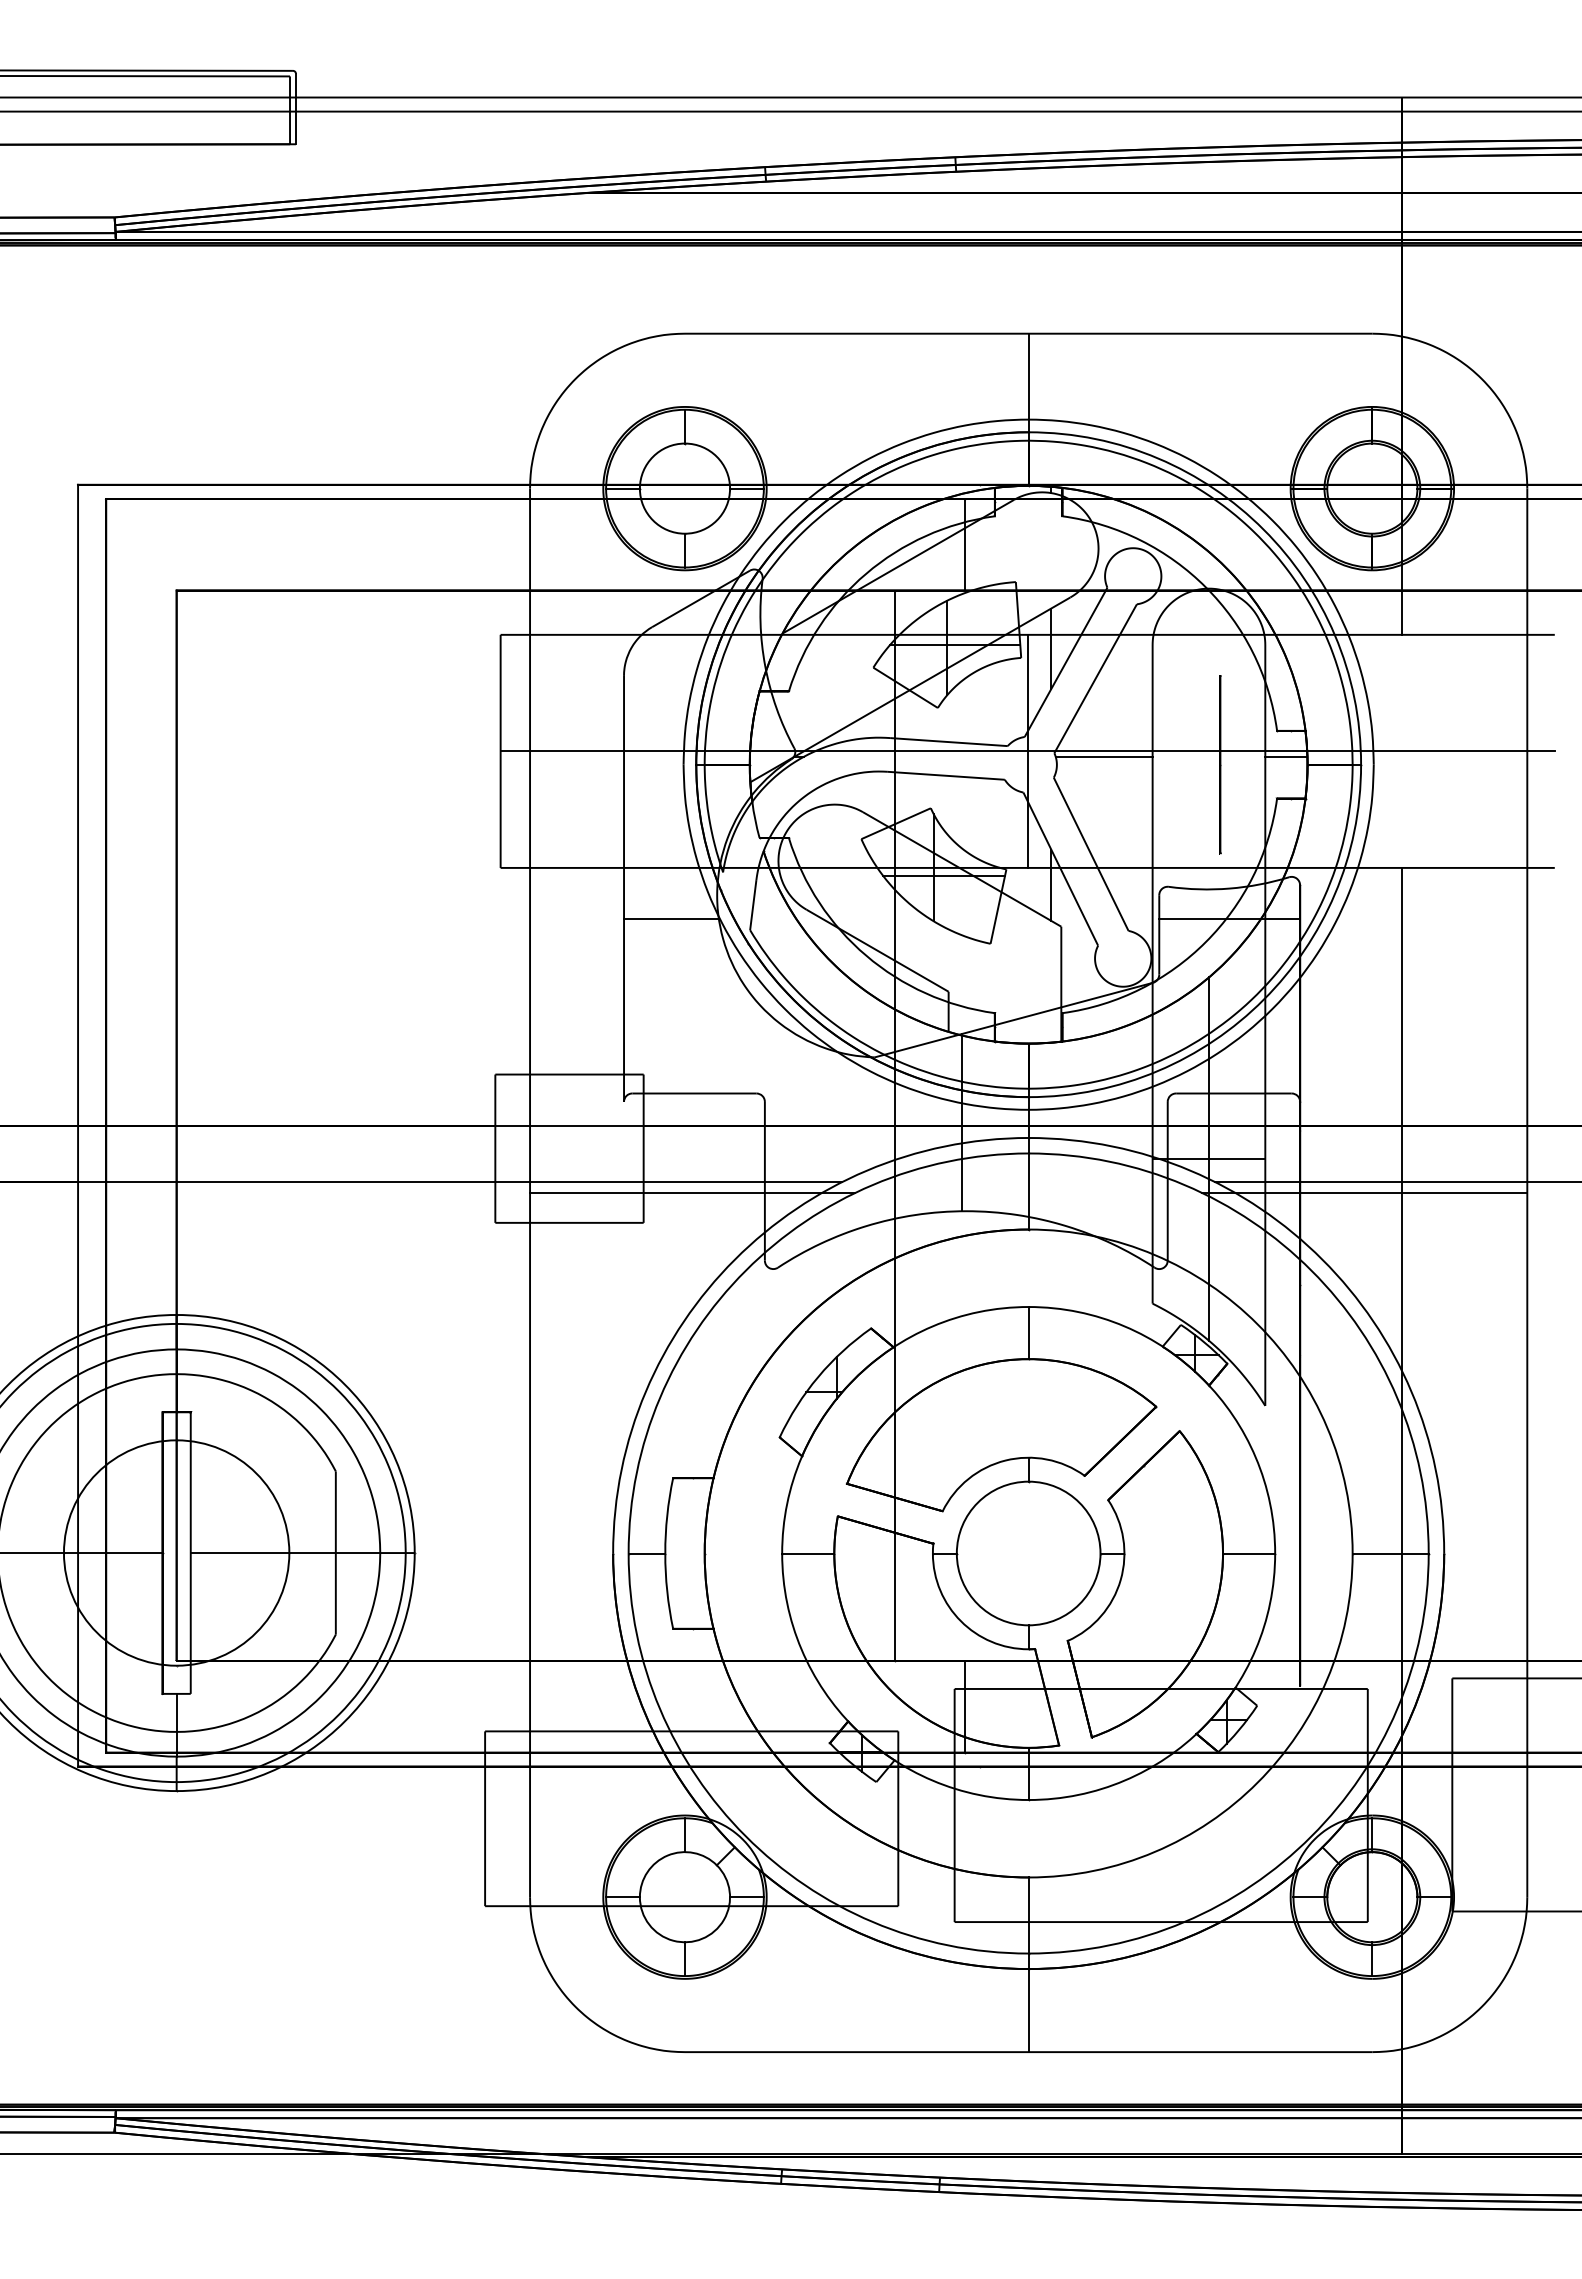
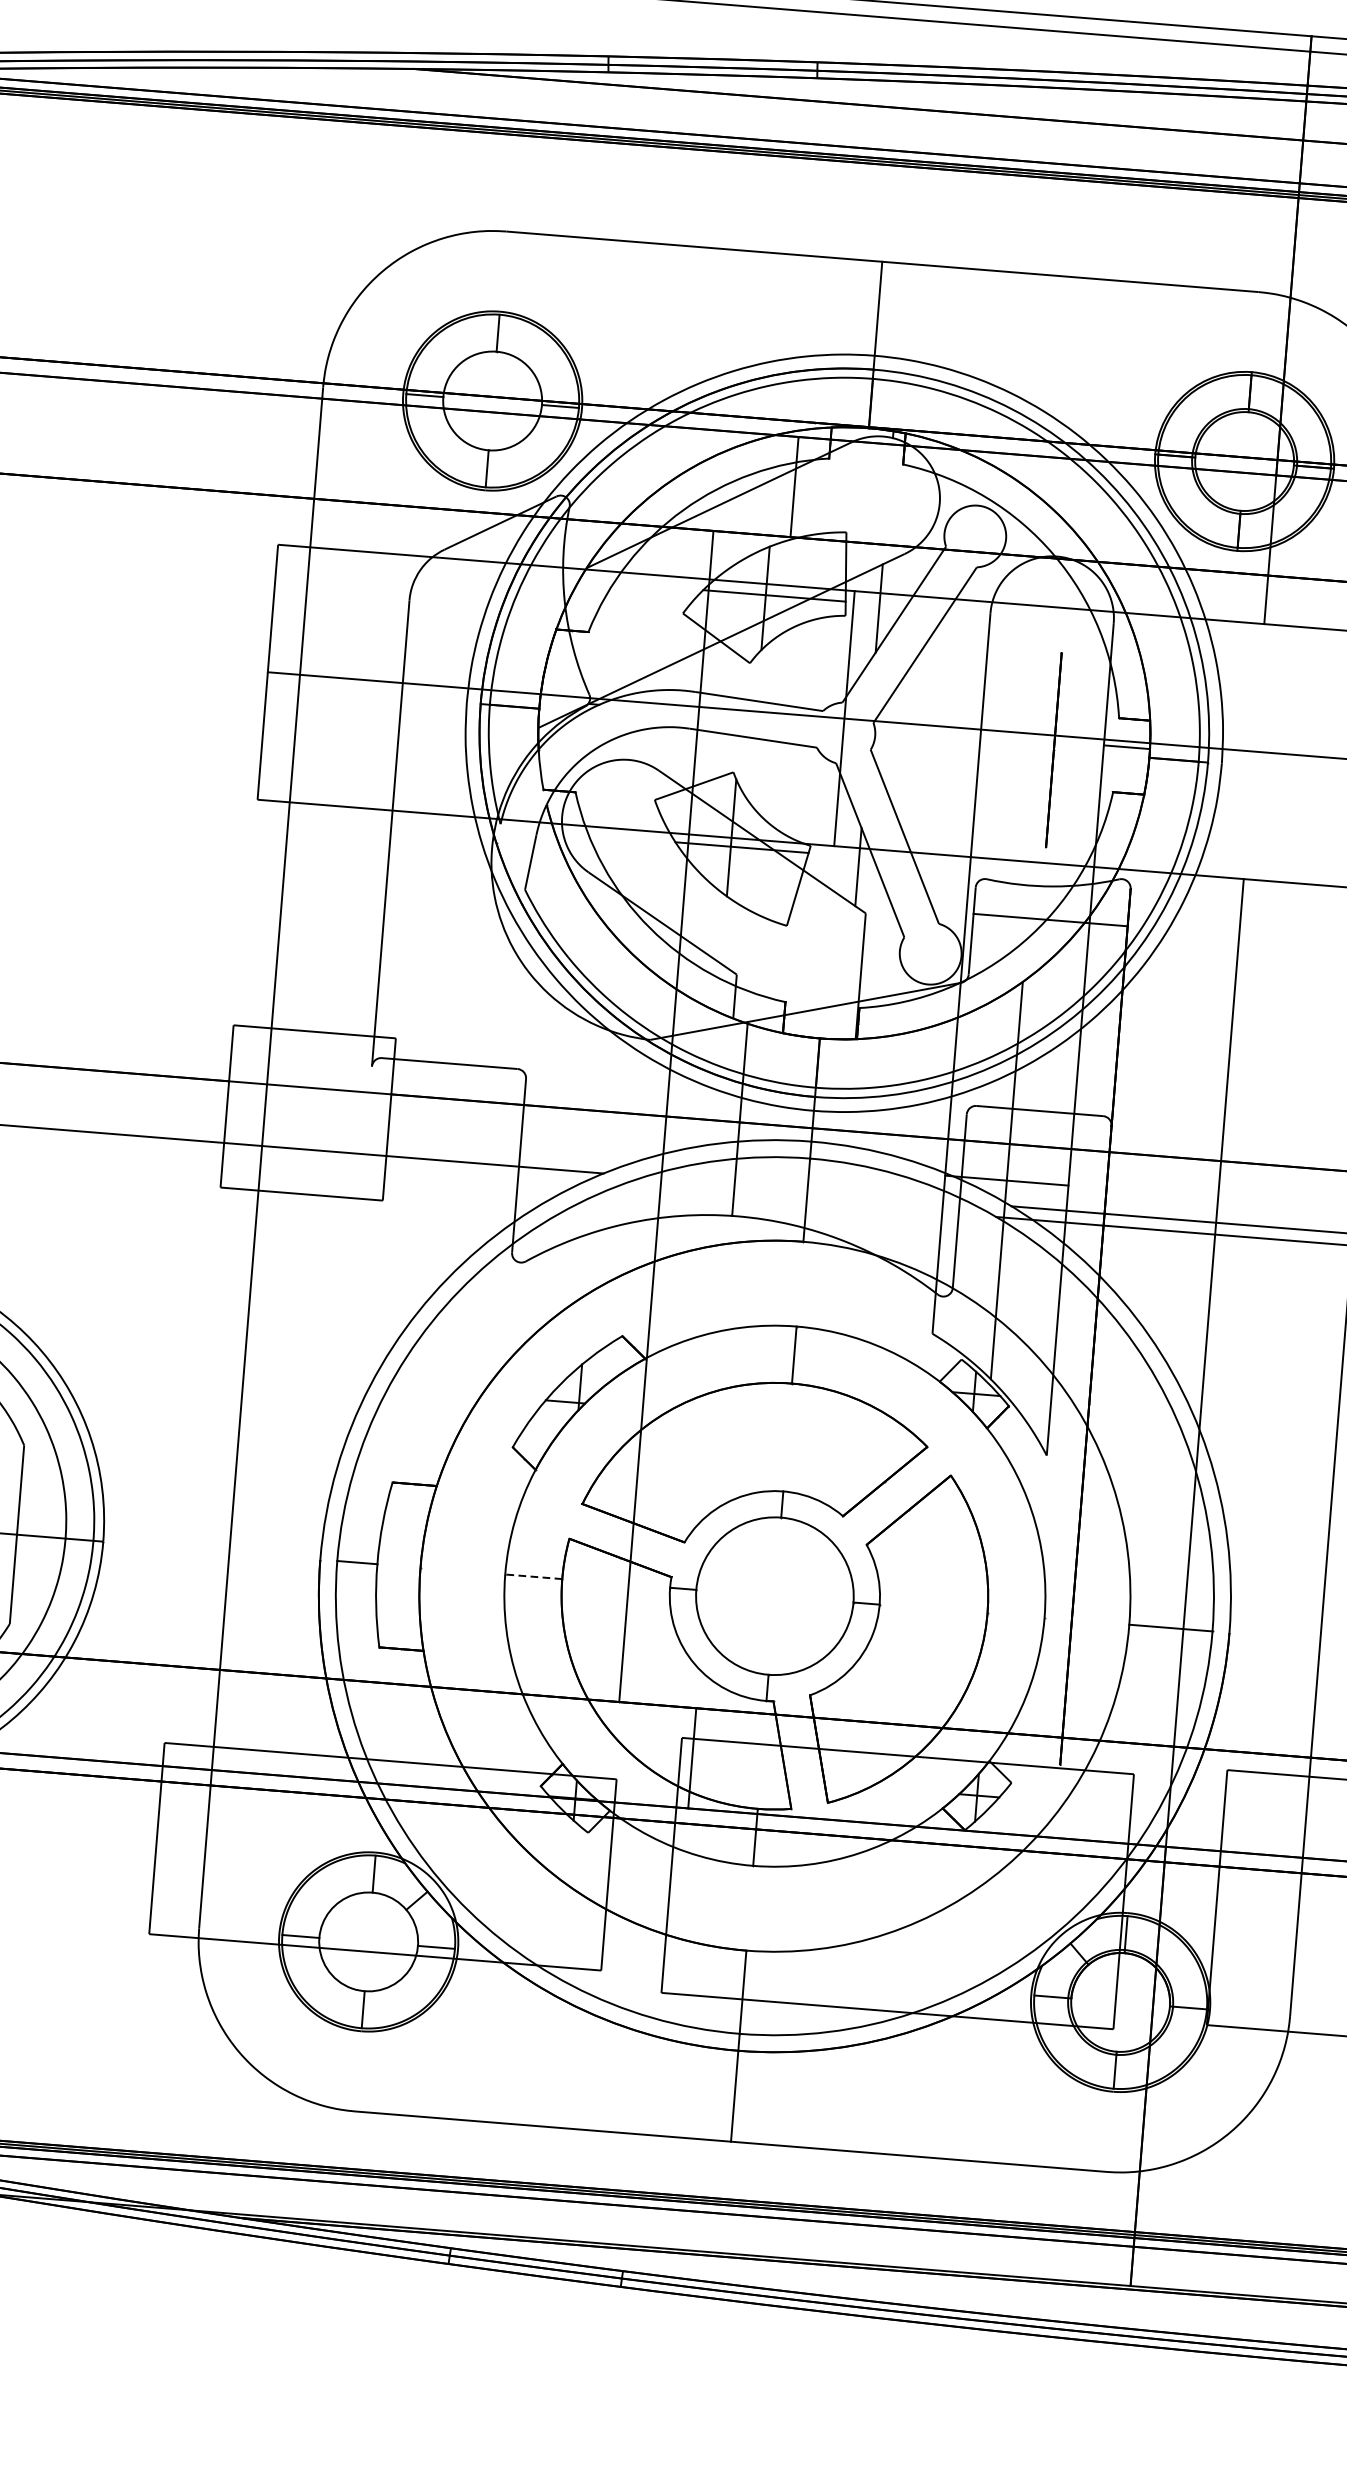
line: (1103, 756) -> (926, 730), removed
line: (671, 919) -> (439, 871), removed
line: (692, 1192) -> (438, 1171), removed
line: (807, 1553) -> (532, 1576), solid -> dashed
line: (1249, 1553) -> (1016, 1615), removed

